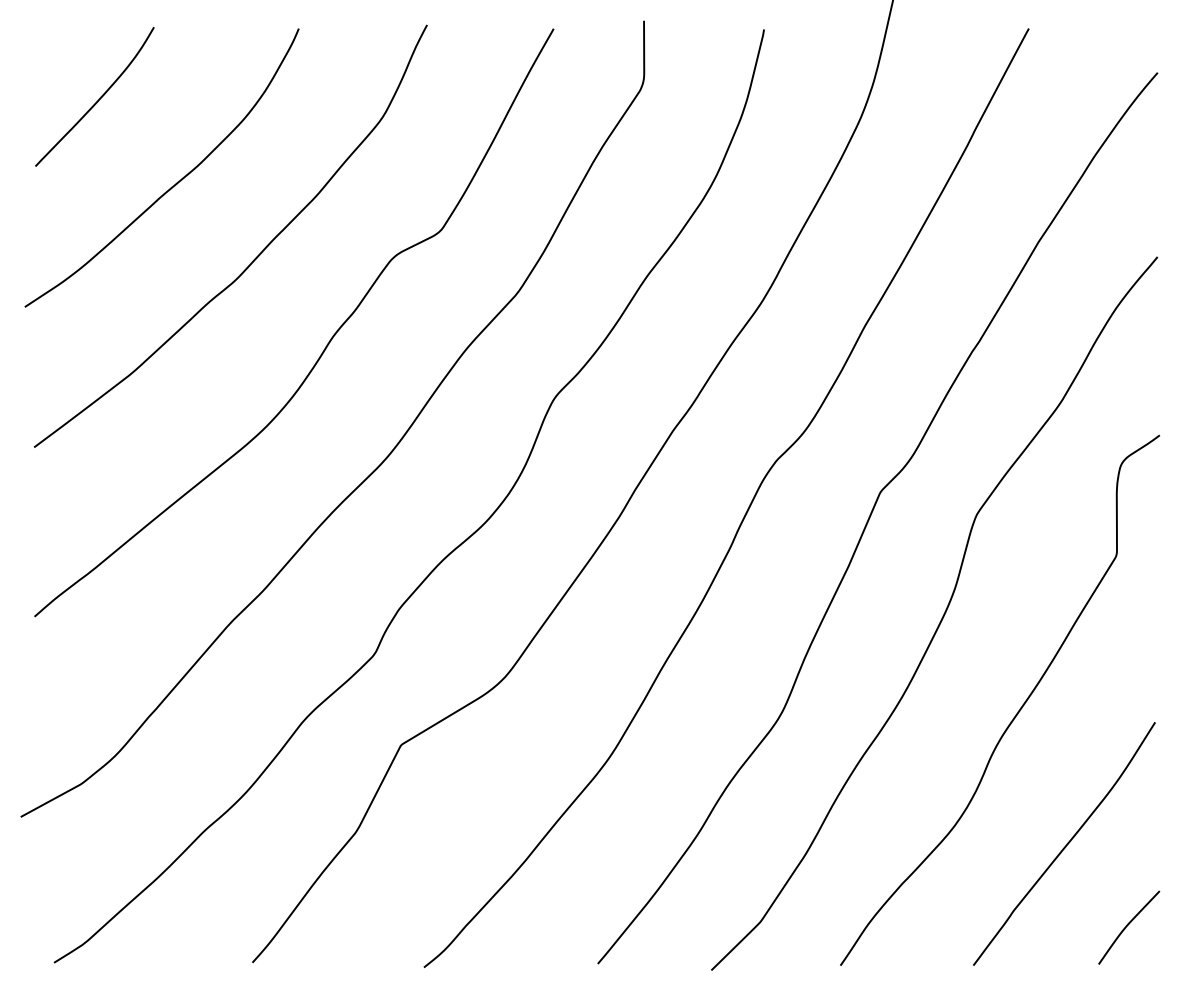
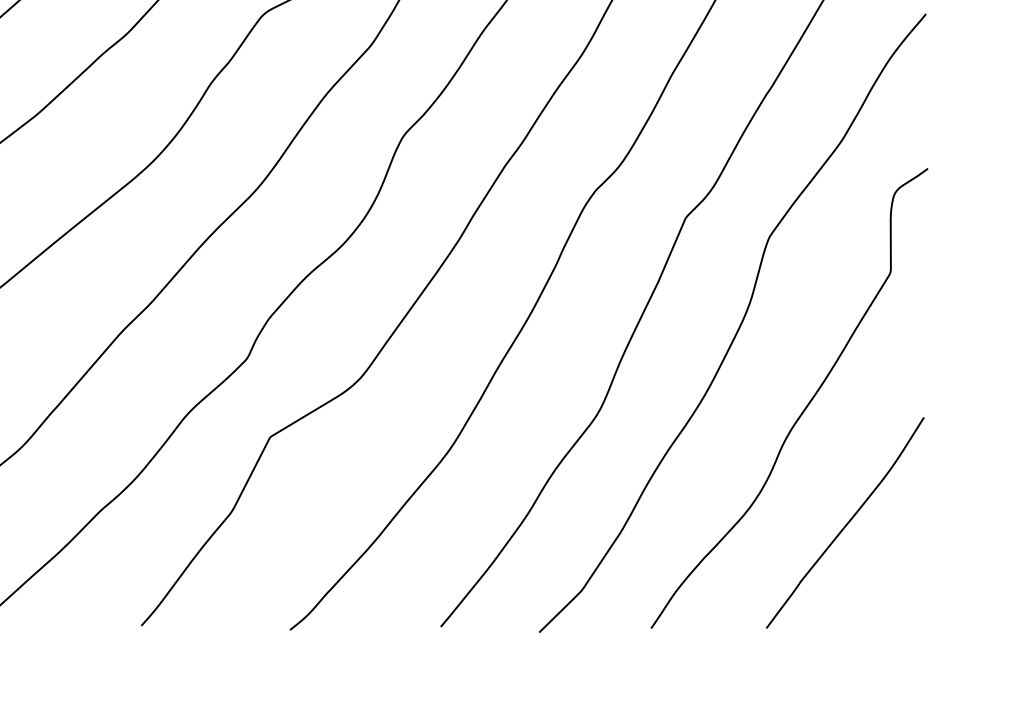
curve: (1128, 925) -> (900, 593), removed

